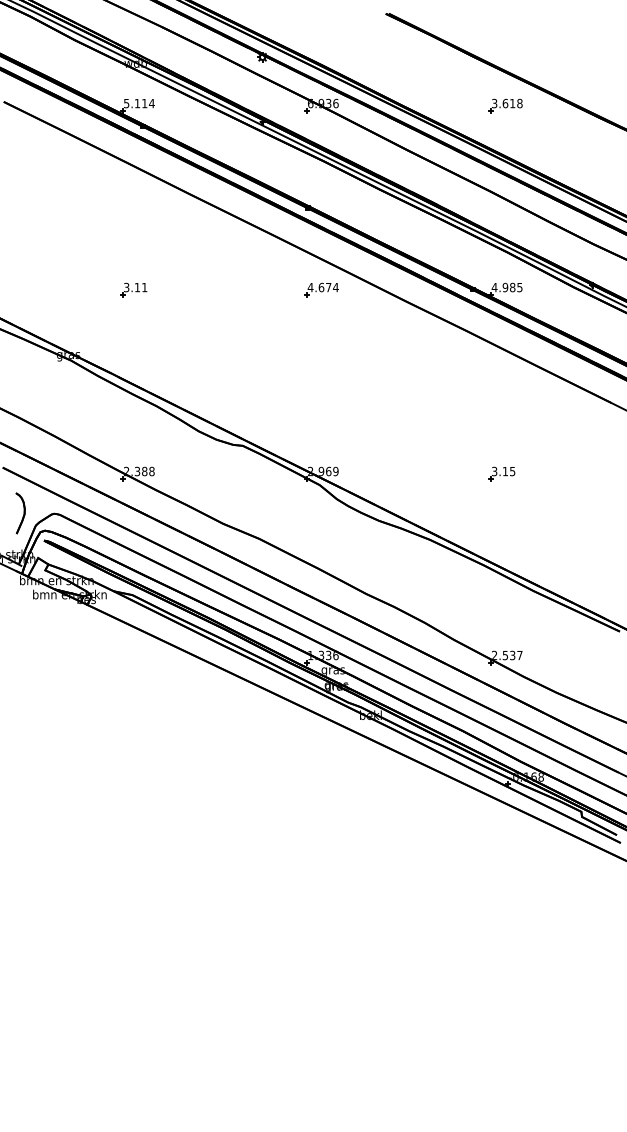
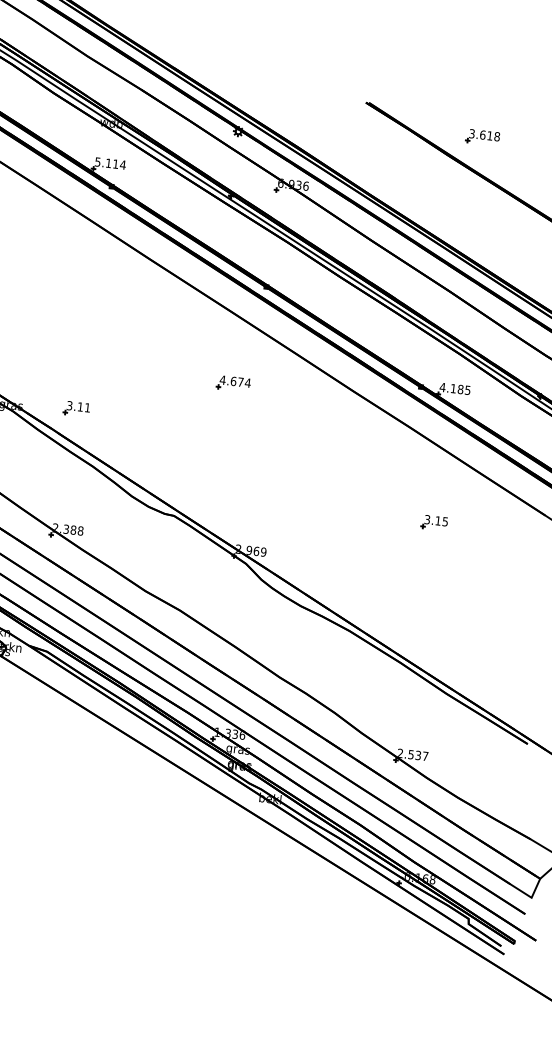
part: (505, 105) -> (482, 136), moved
text: (505, 287) -> (453, 388), 4.985 -> 4.185
part: (133, 289) -> (76, 408), moved
part: (321, 289) -> (233, 383), moved
part: (501, 473) -> (434, 522), moved

